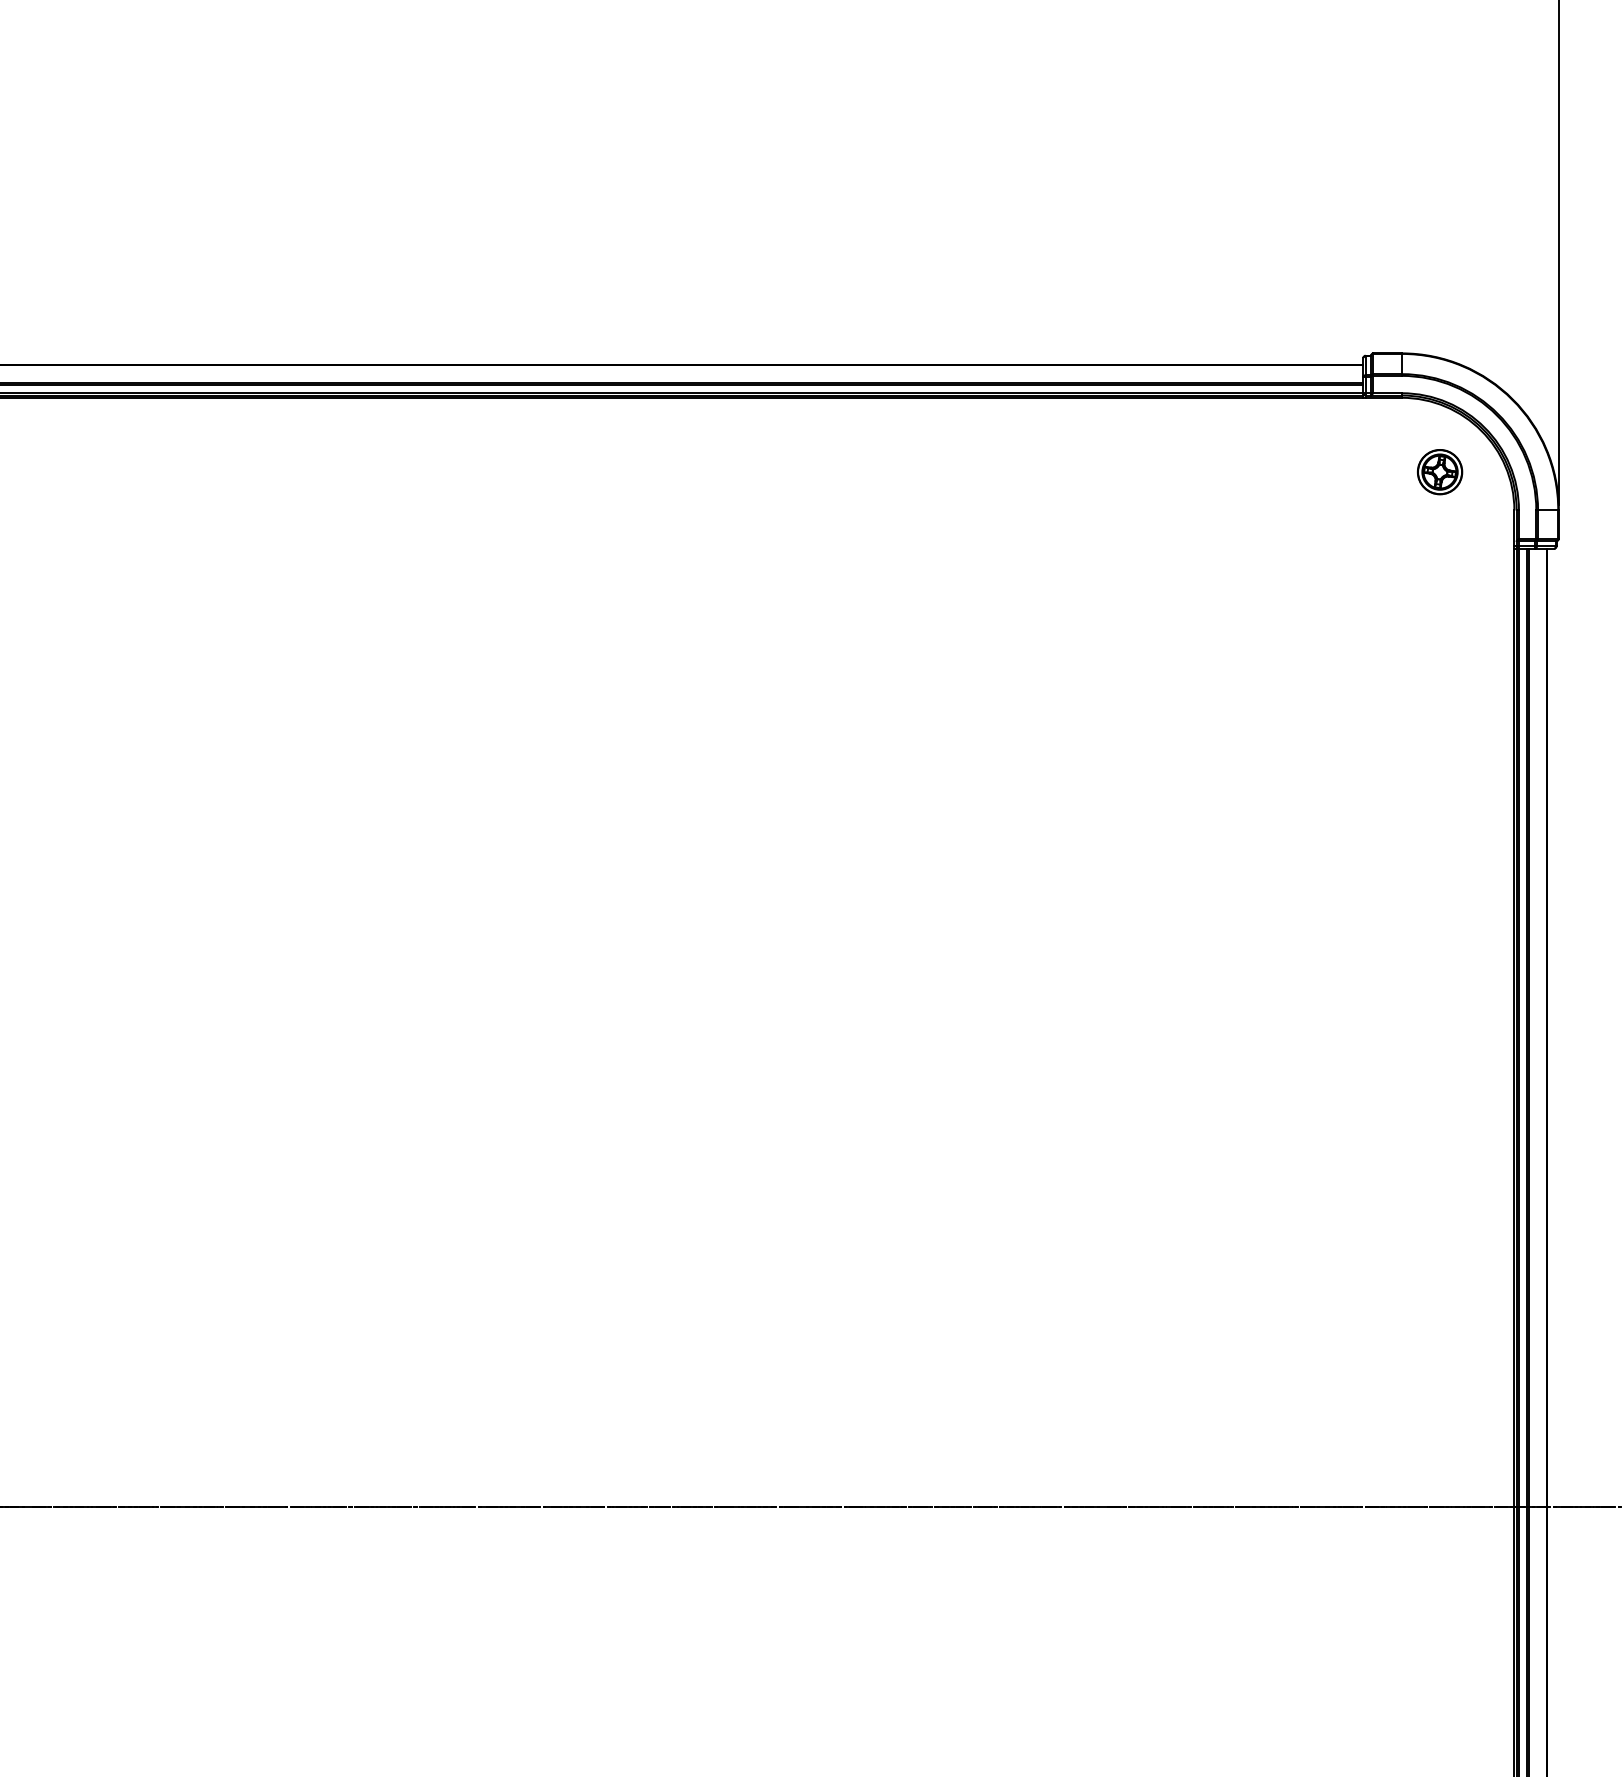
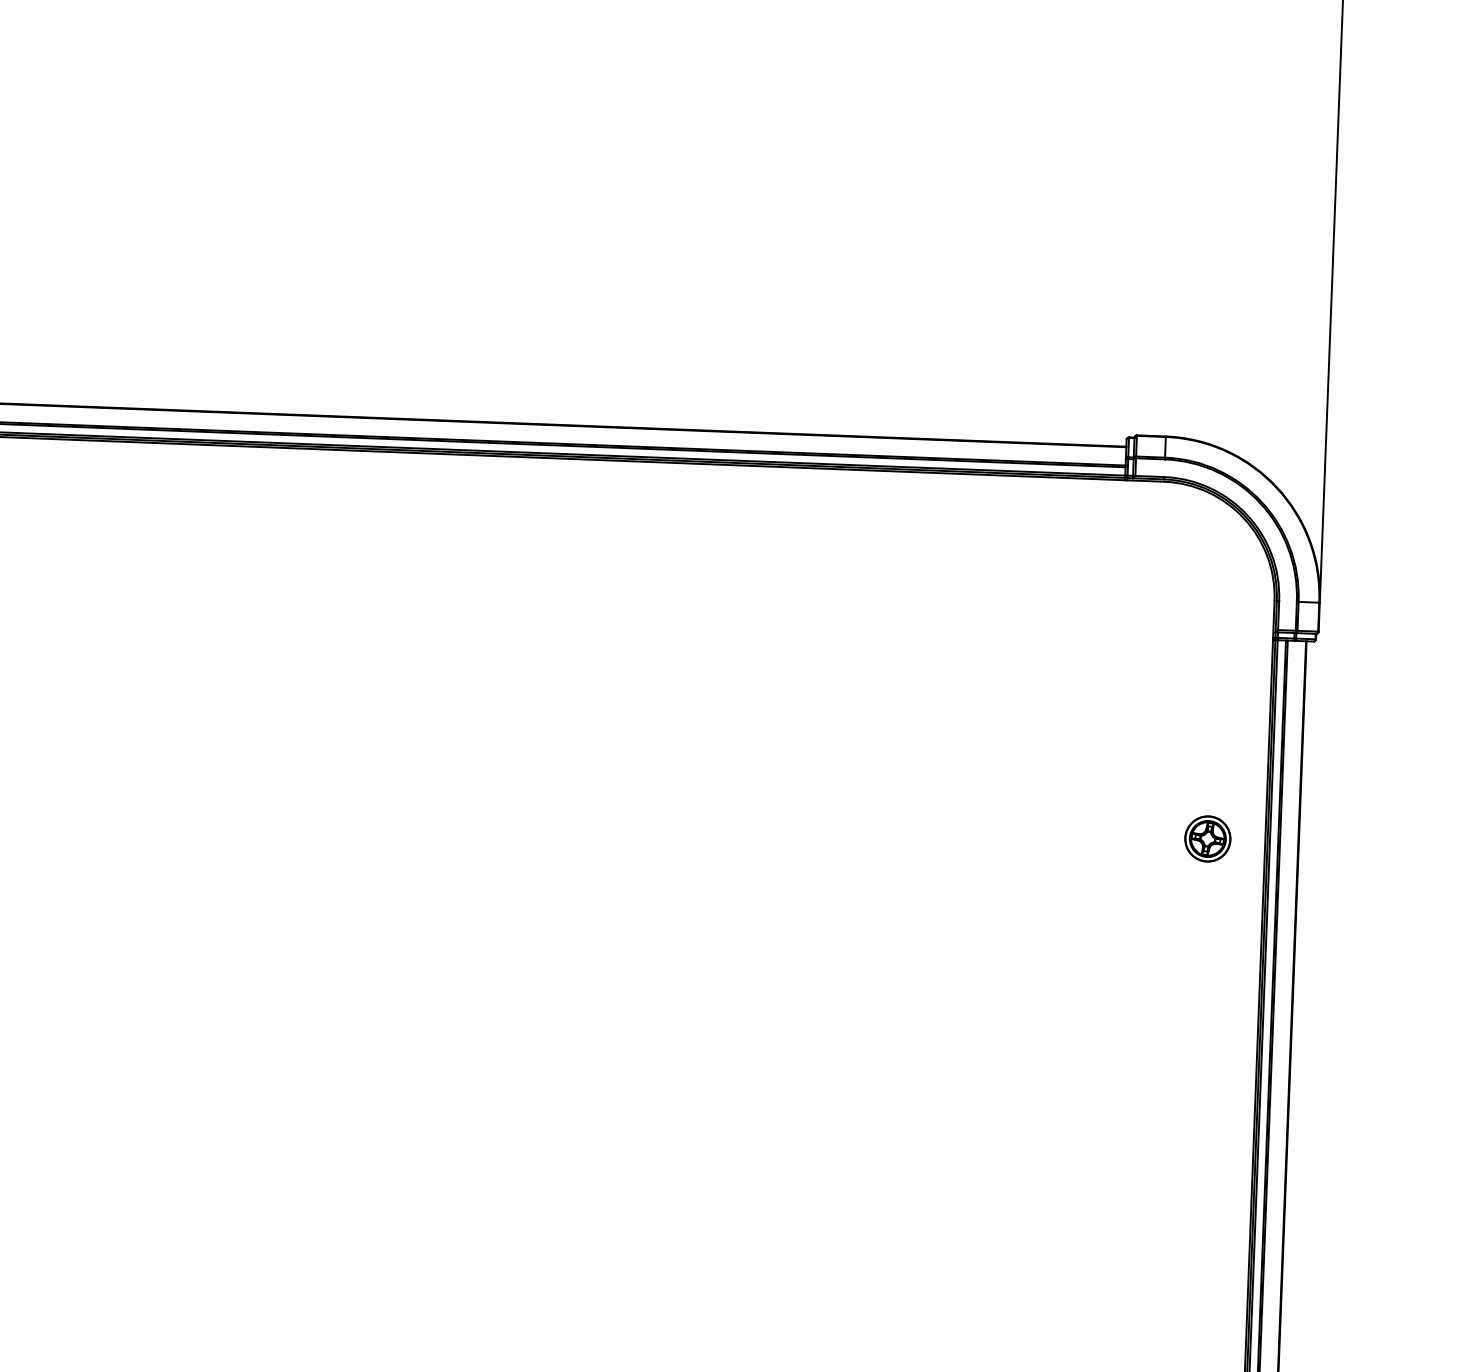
part: (1440, 472) -> (1208, 839), moved

